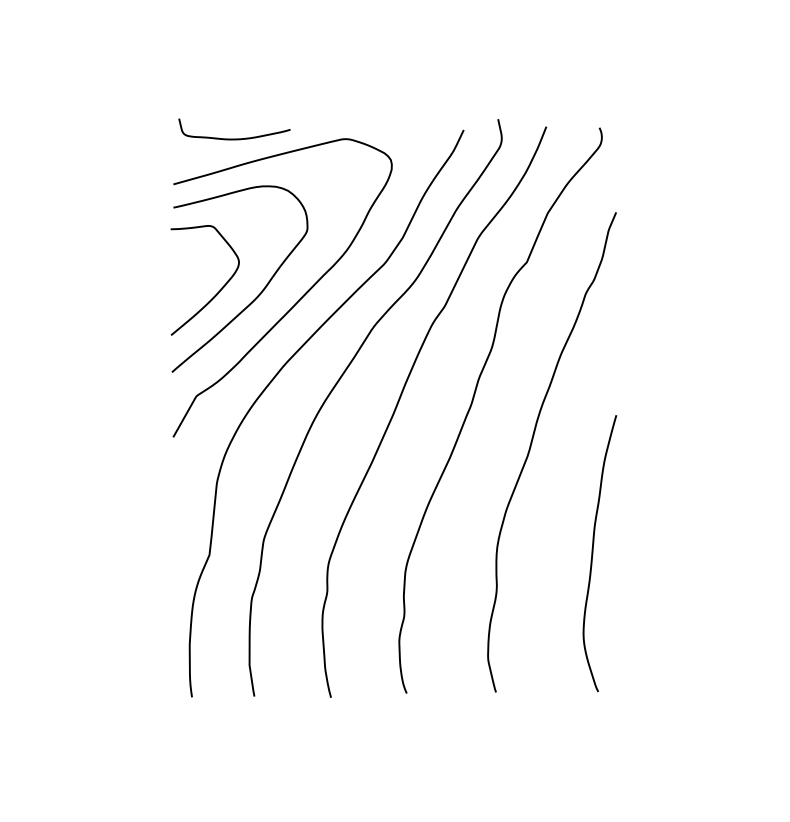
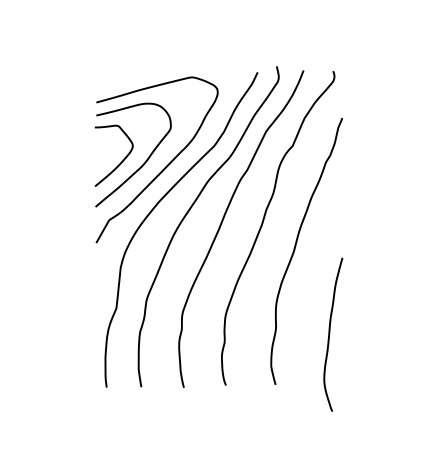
curve: (233, 137) -> (129, 76), removed
curve: (594, 553) -> (330, 334), moved

